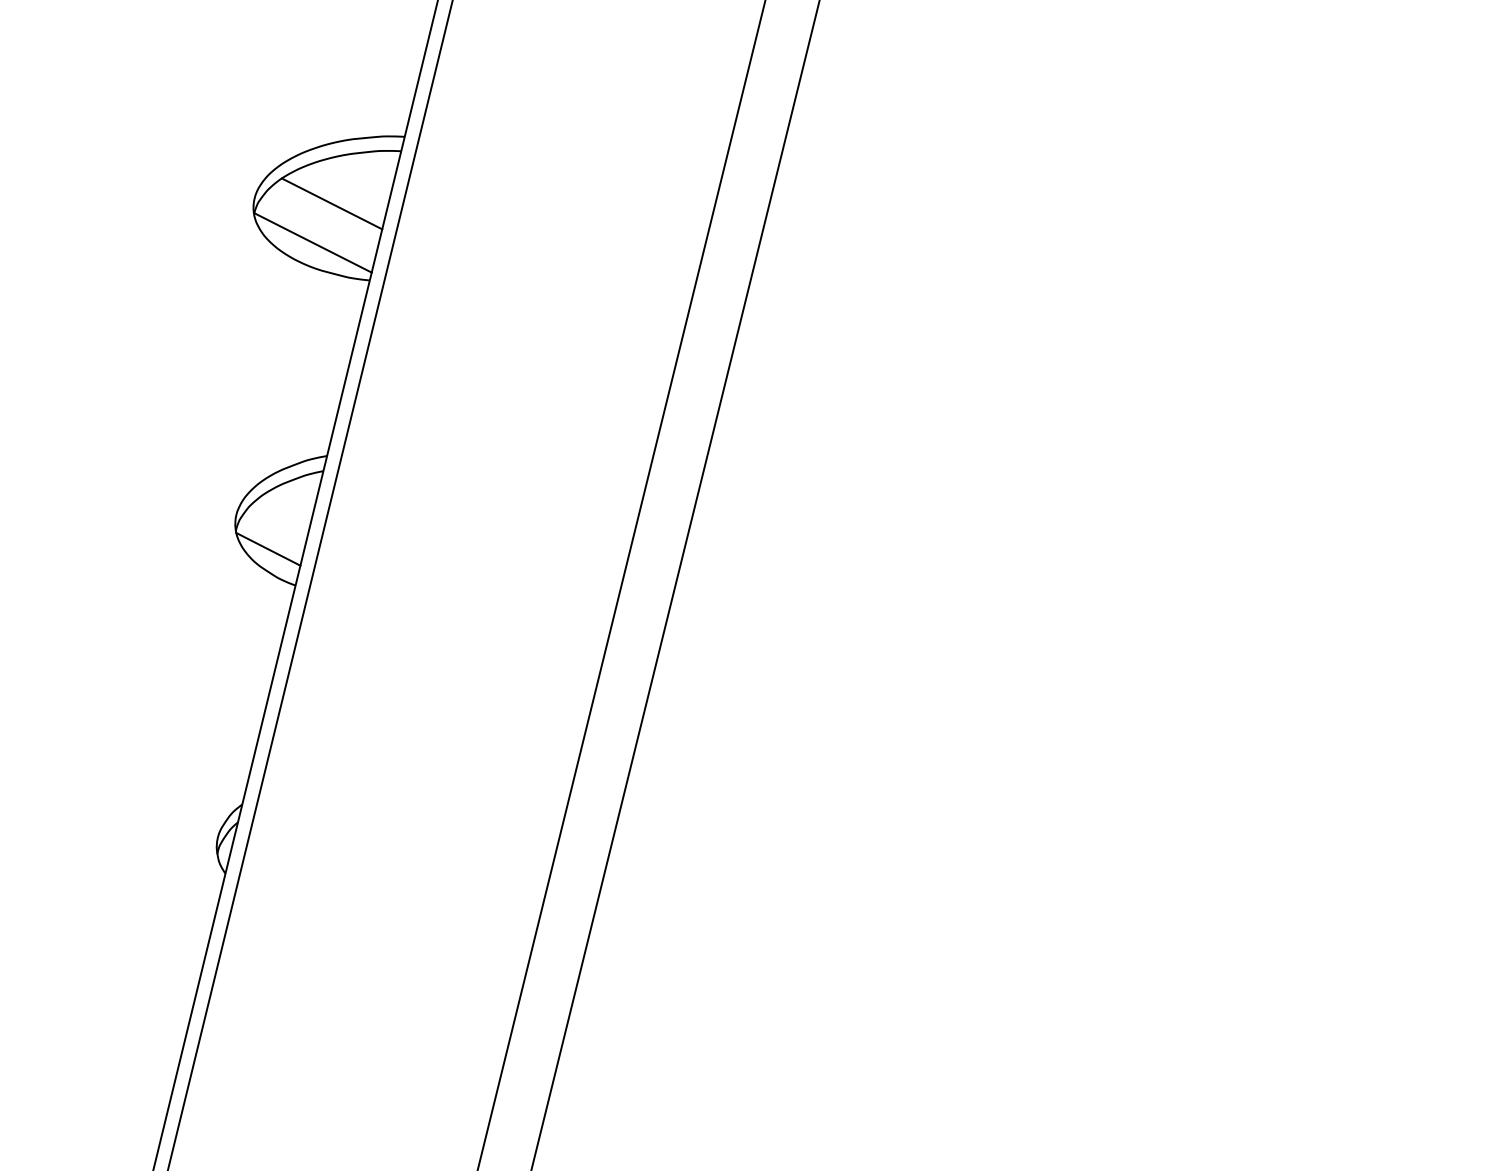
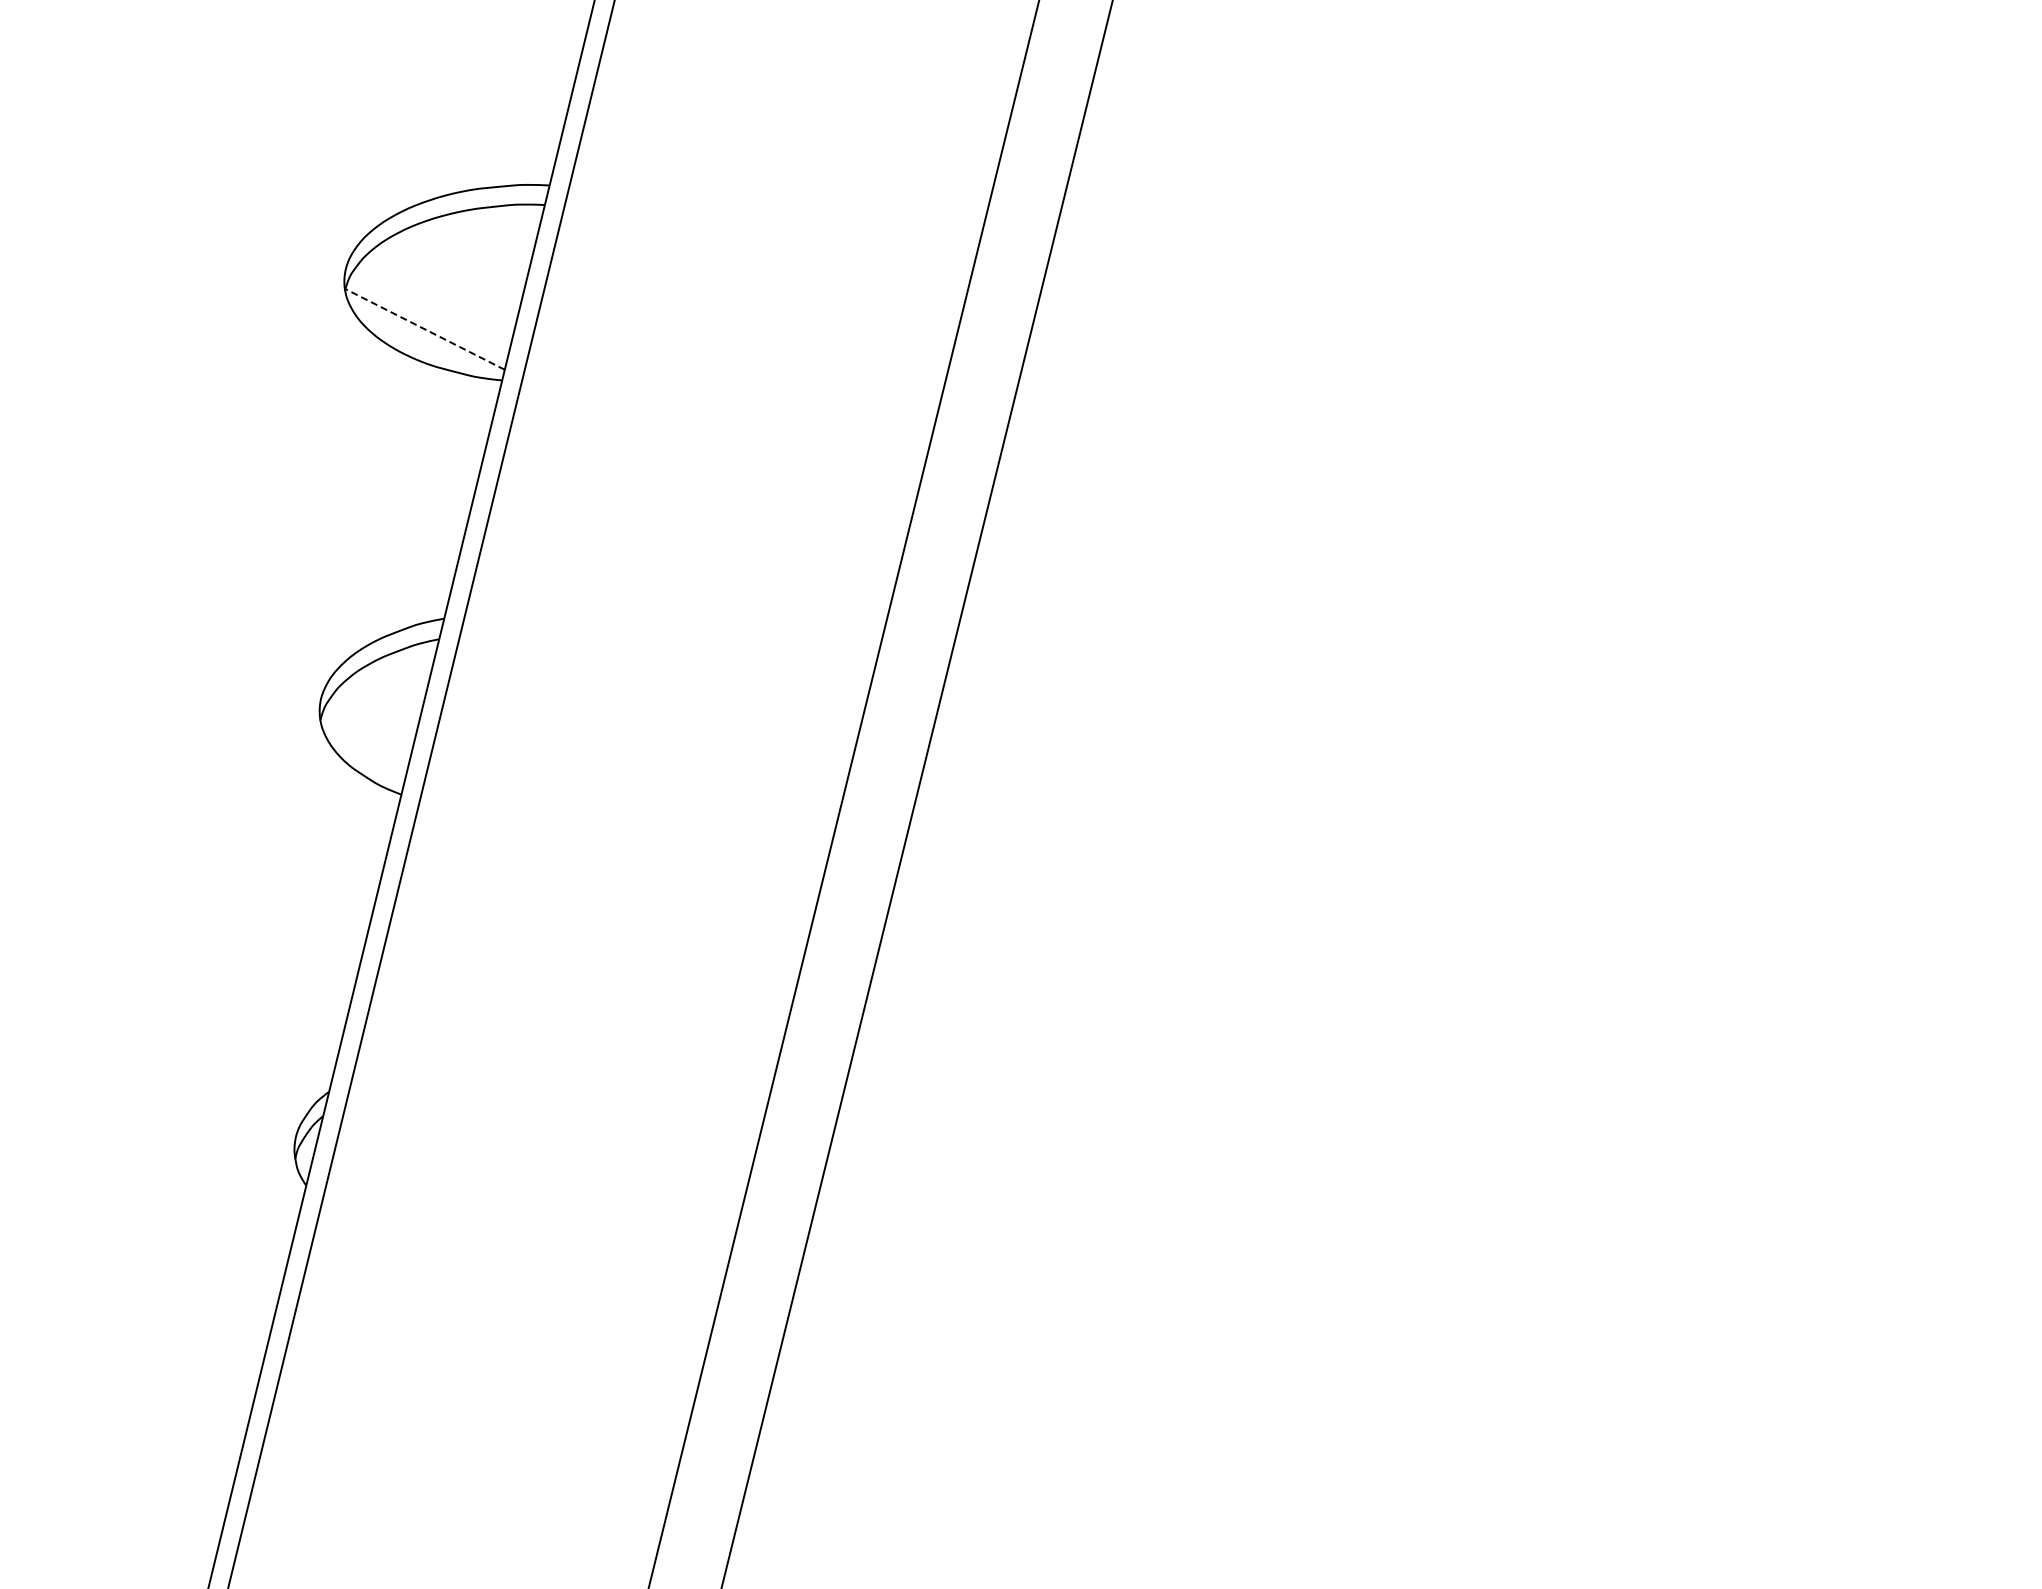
line: (331, 203) -> (450, 276), removed
line: (312, 242) -> (424, 329), solid -> dashed
line: (268, 549) -> (364, 745), removed

